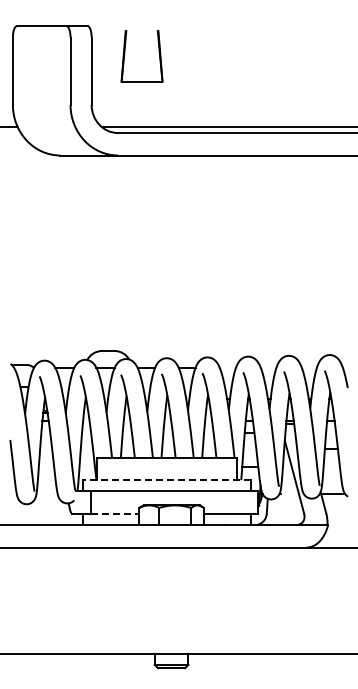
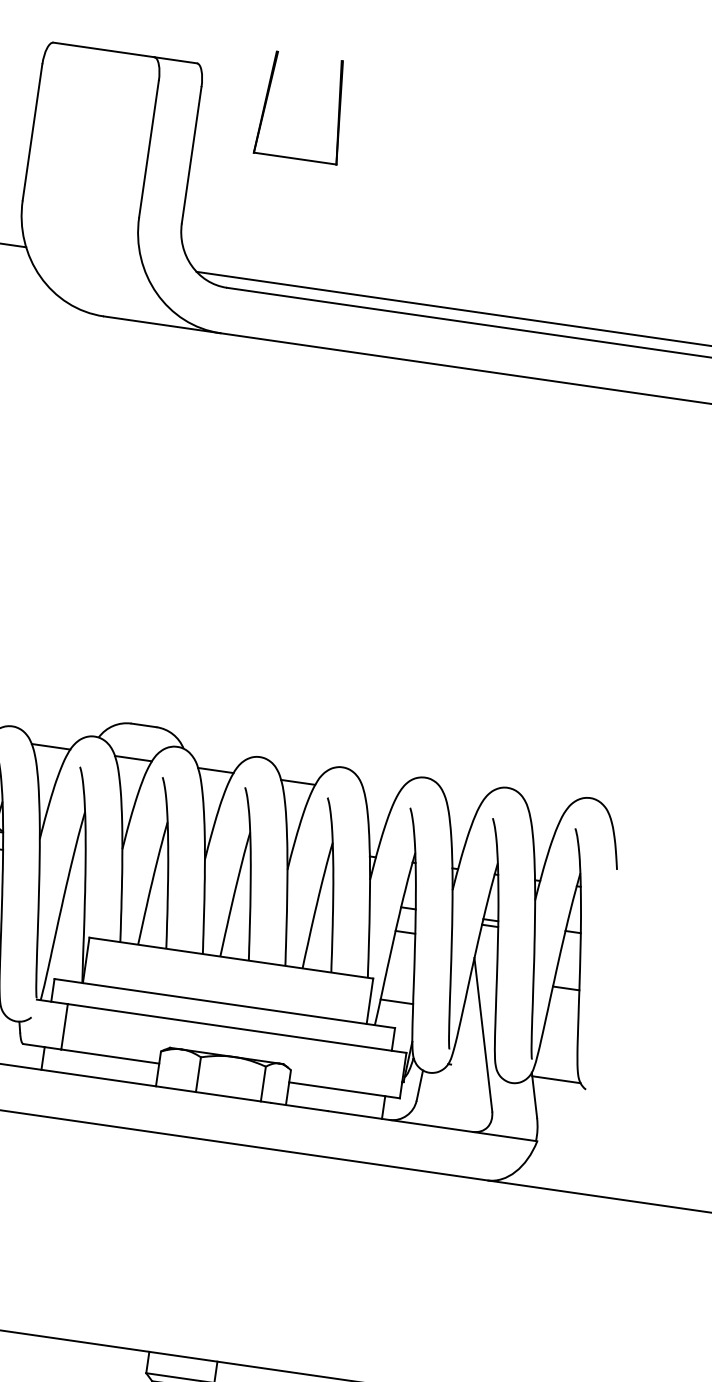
part: (125, 54) -> (269, 98), moved
line: (166, 480) -> (223, 1004), dashed -> solid
line: (115, 513) -> (111, 1055), dashed -> solid

